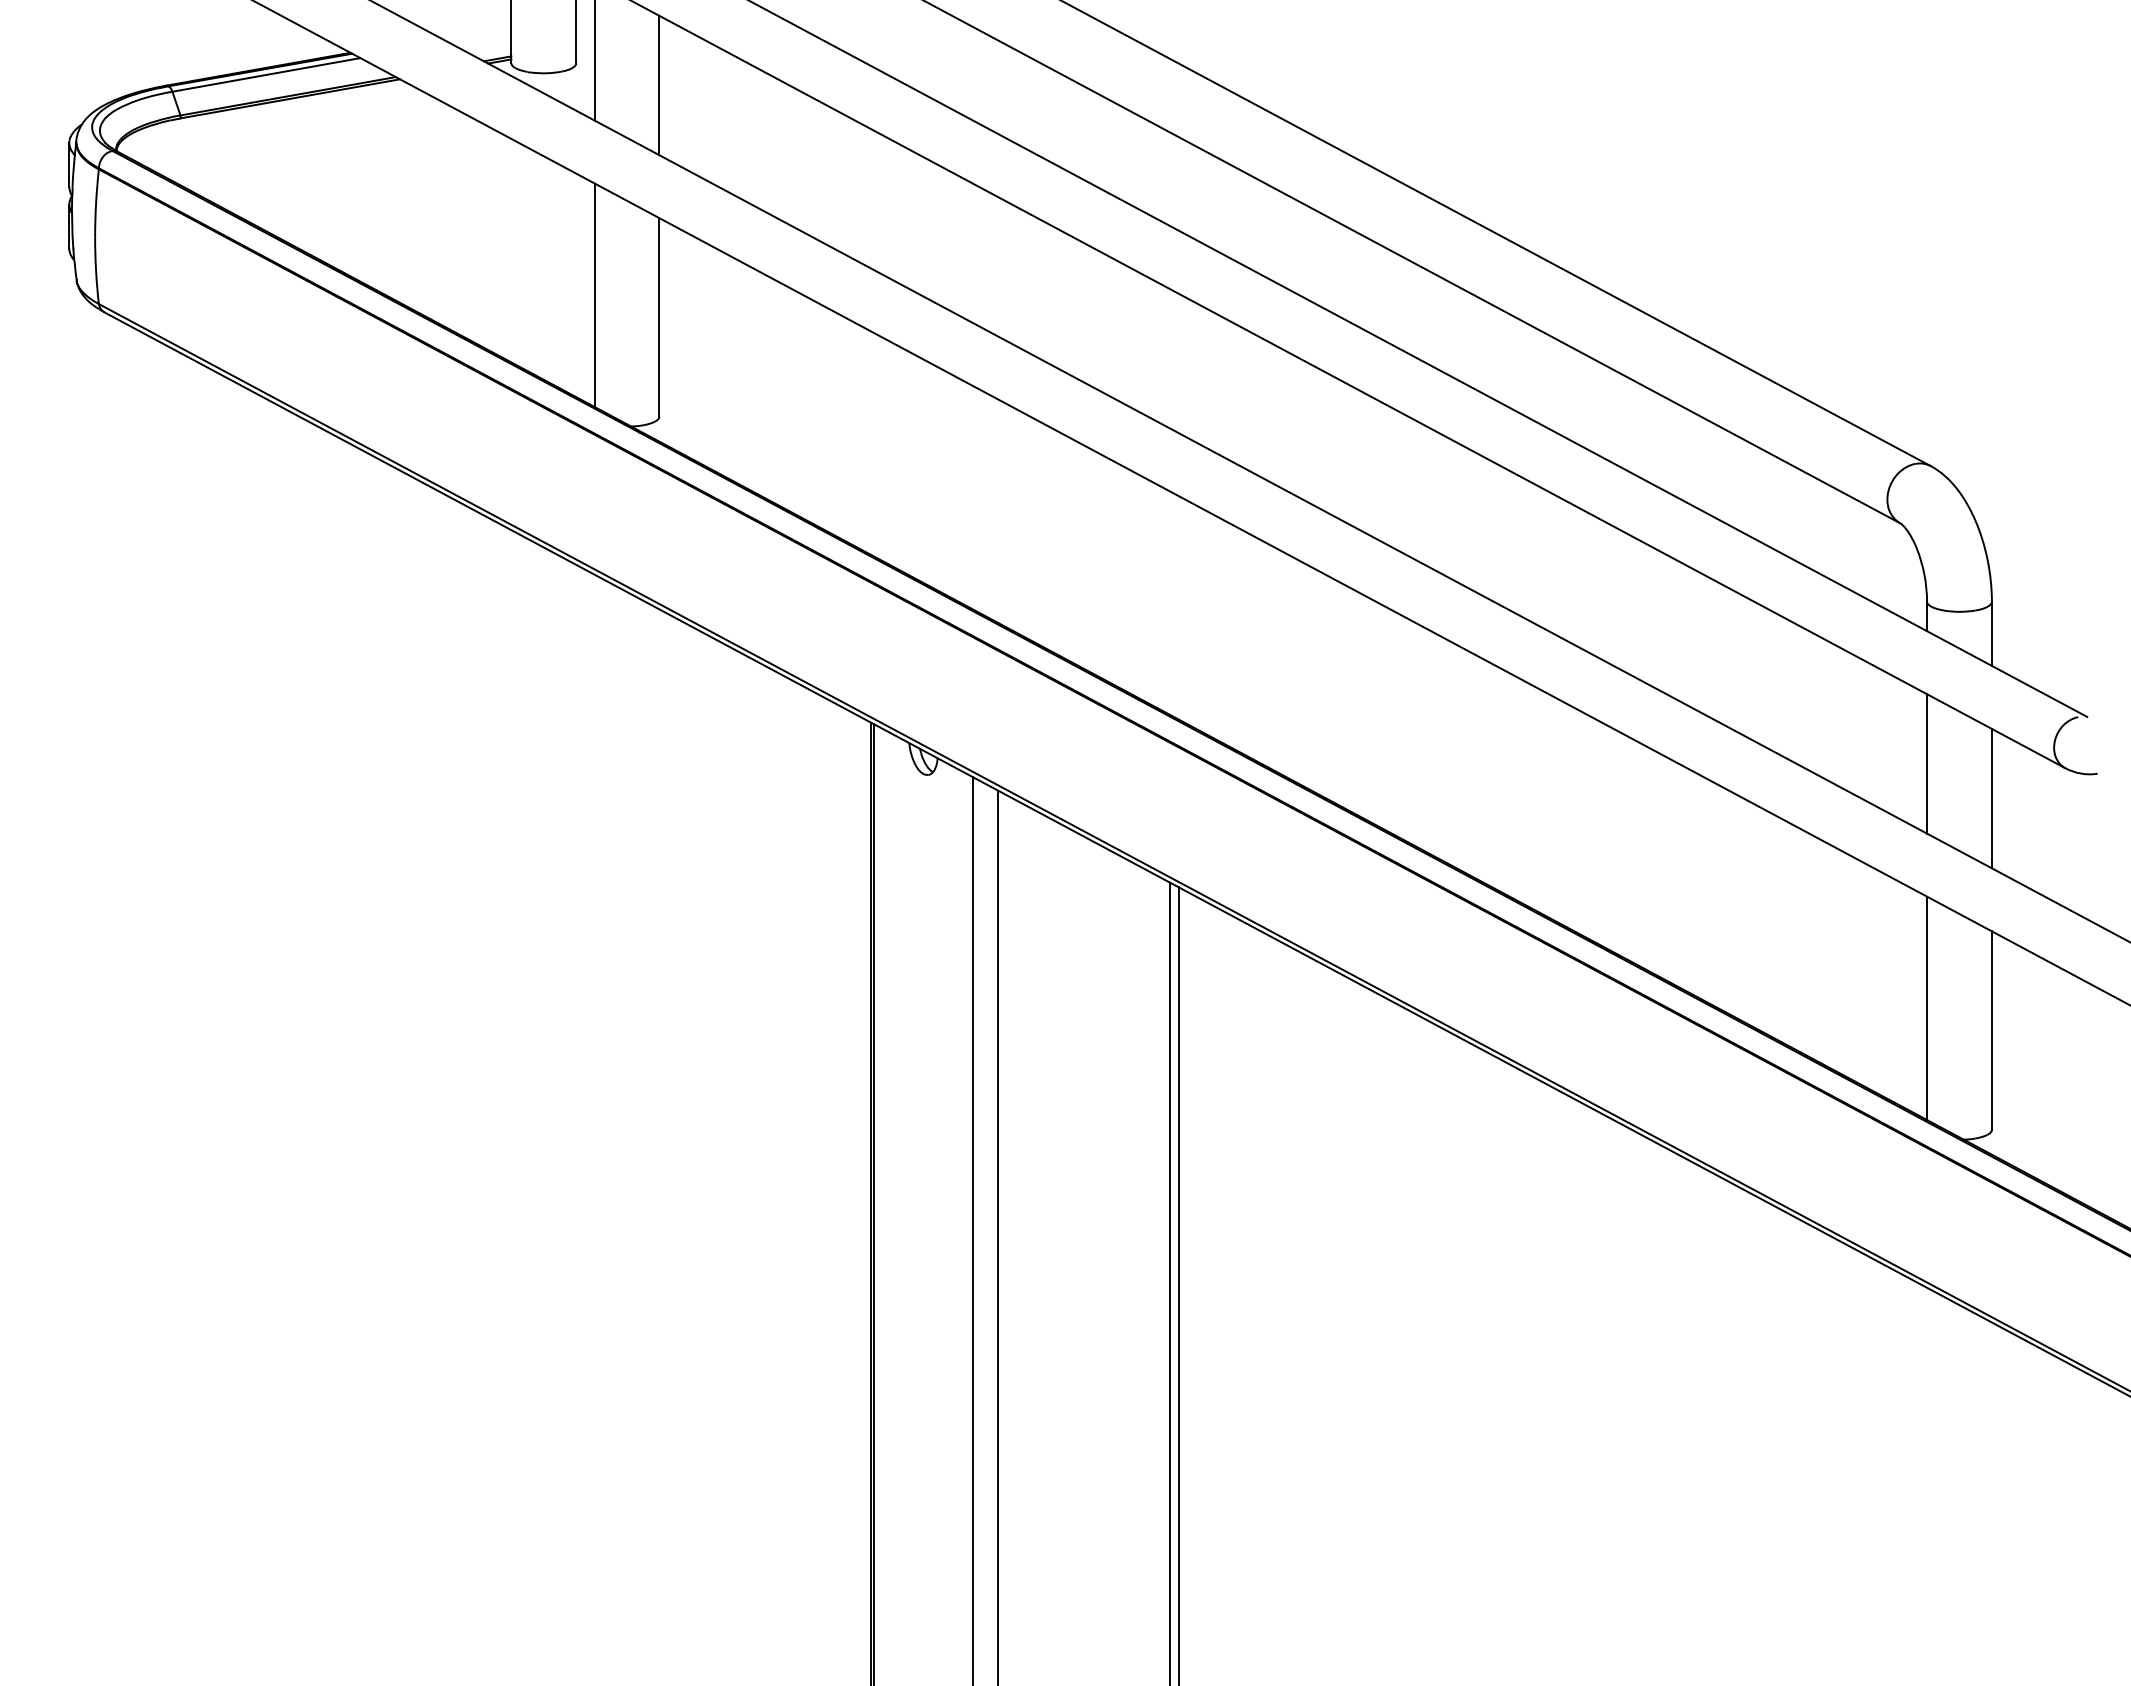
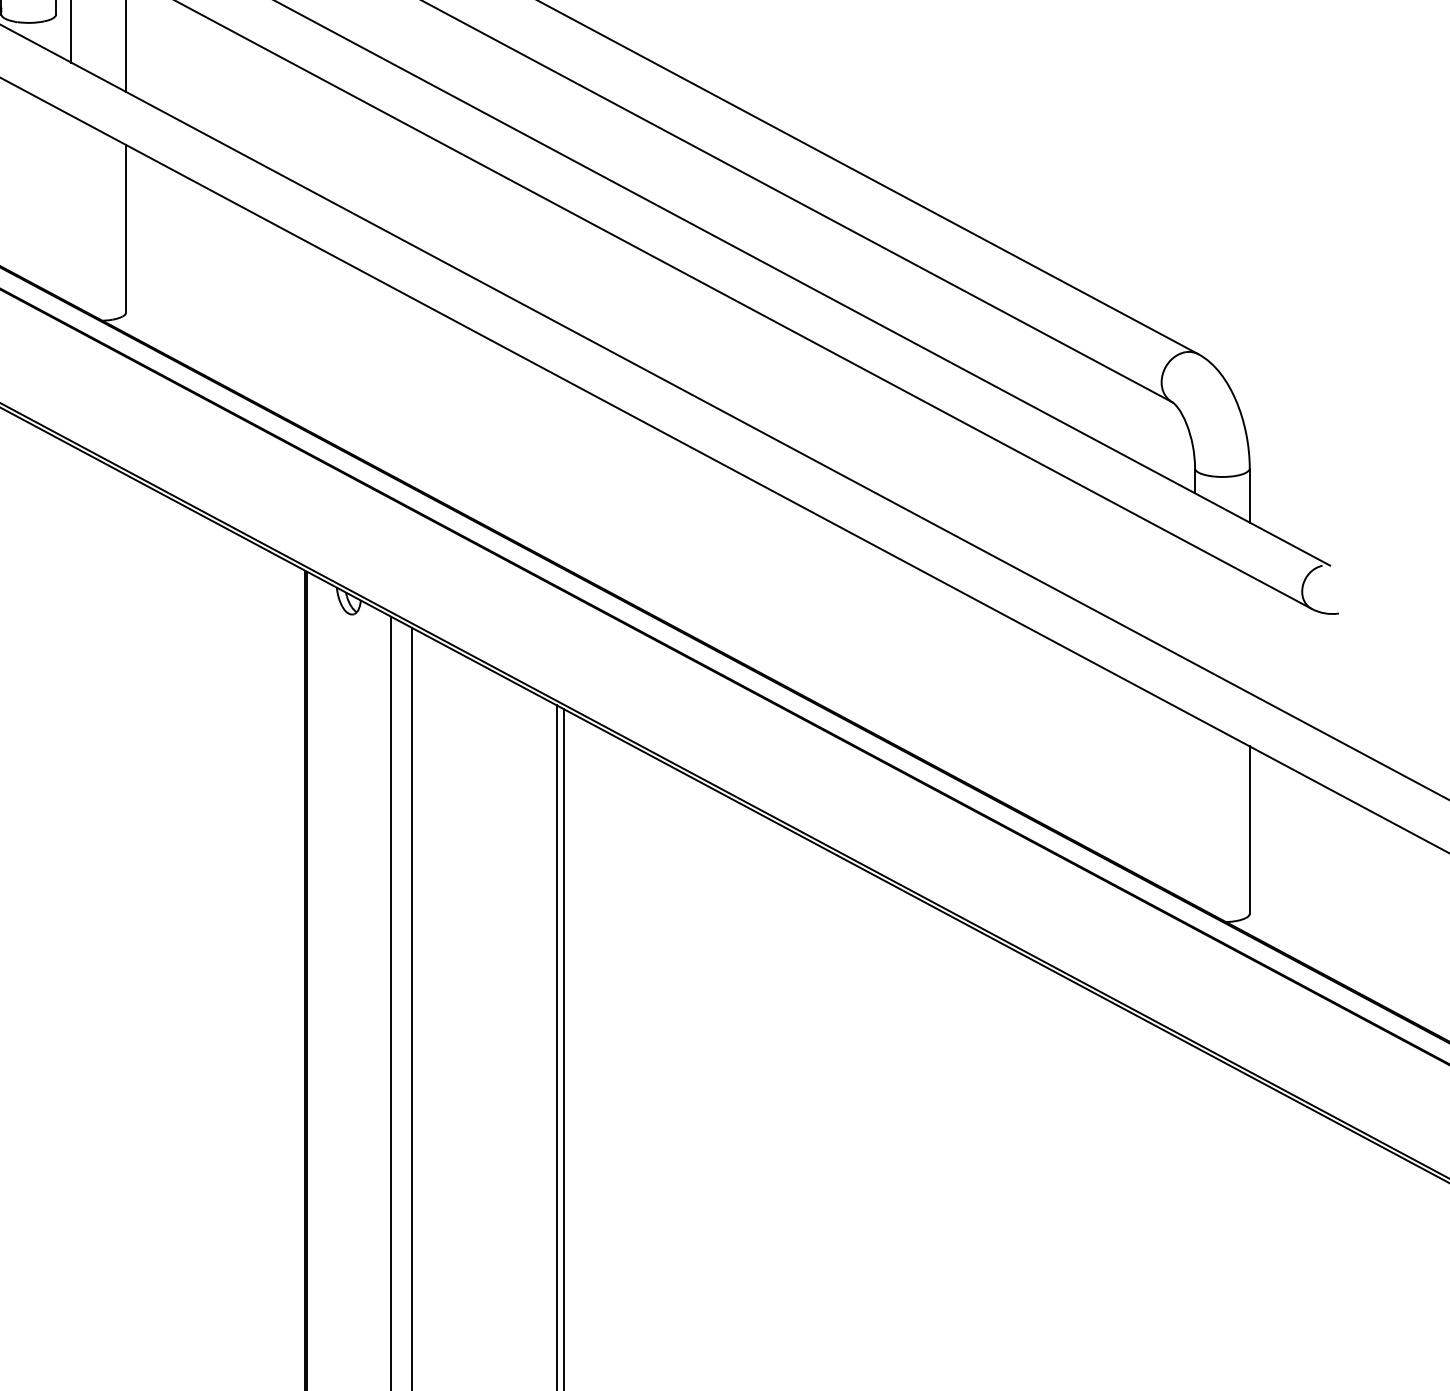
line: (594, 294) -> (71, 209), removed
line: (1927, 763) -> (1195, 604), removed
line: (1991, 798) -> (1249, 634), removed
line: (1927, 1008) -> (1195, 811), removed

